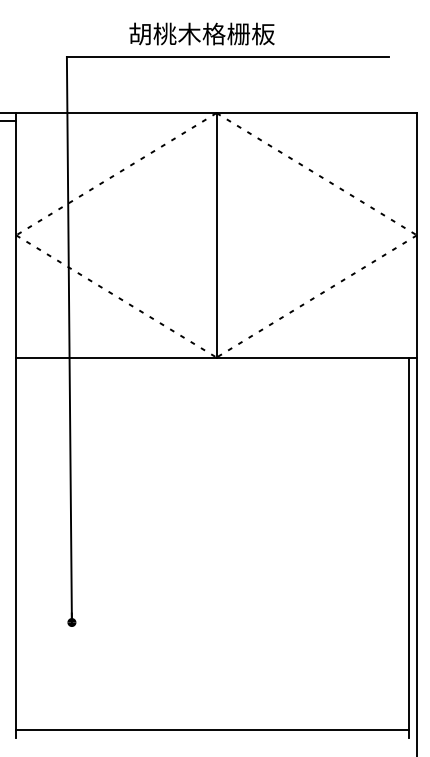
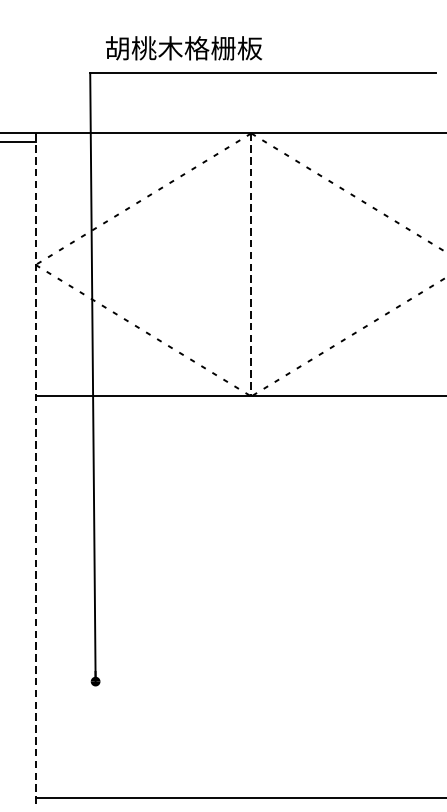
text: (201, 33) -> (183, 47), moved
line: (216, 235) -> (251, 265), solid -> dashed
line: (16, 425) -> (35, 469), solid -> dashed

